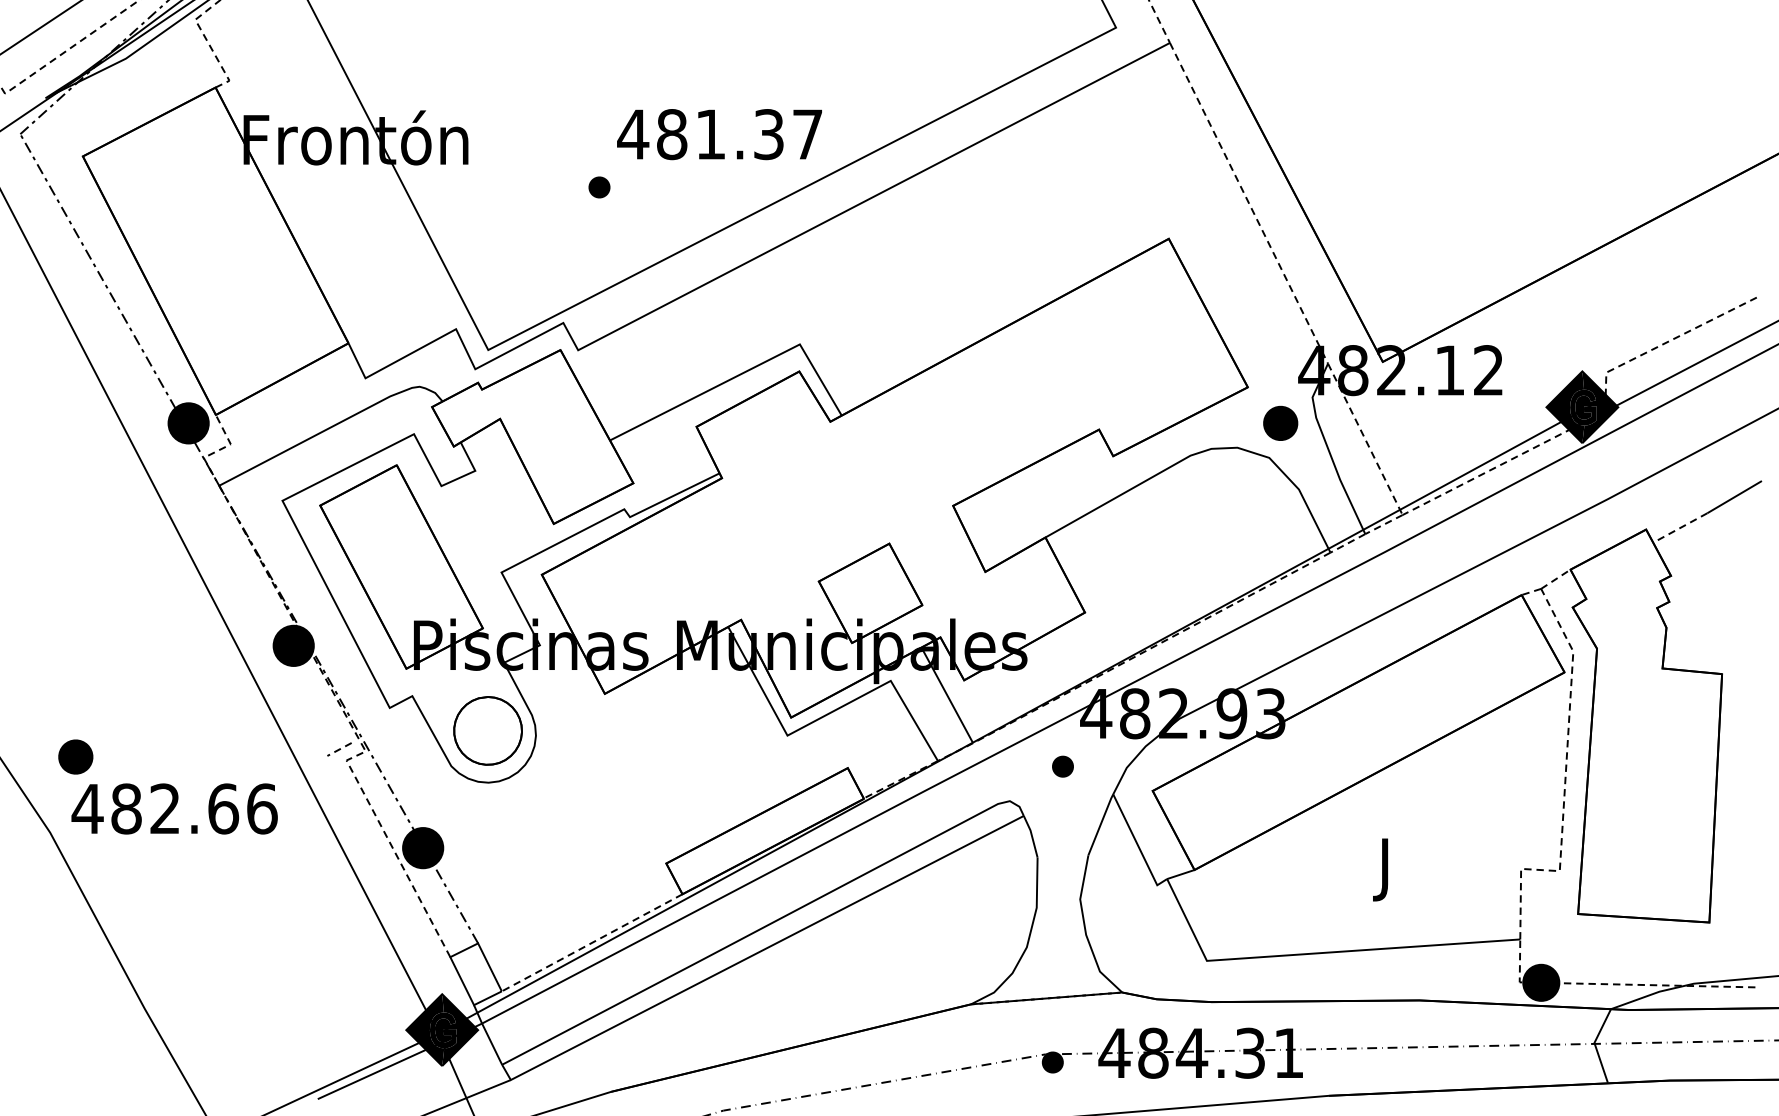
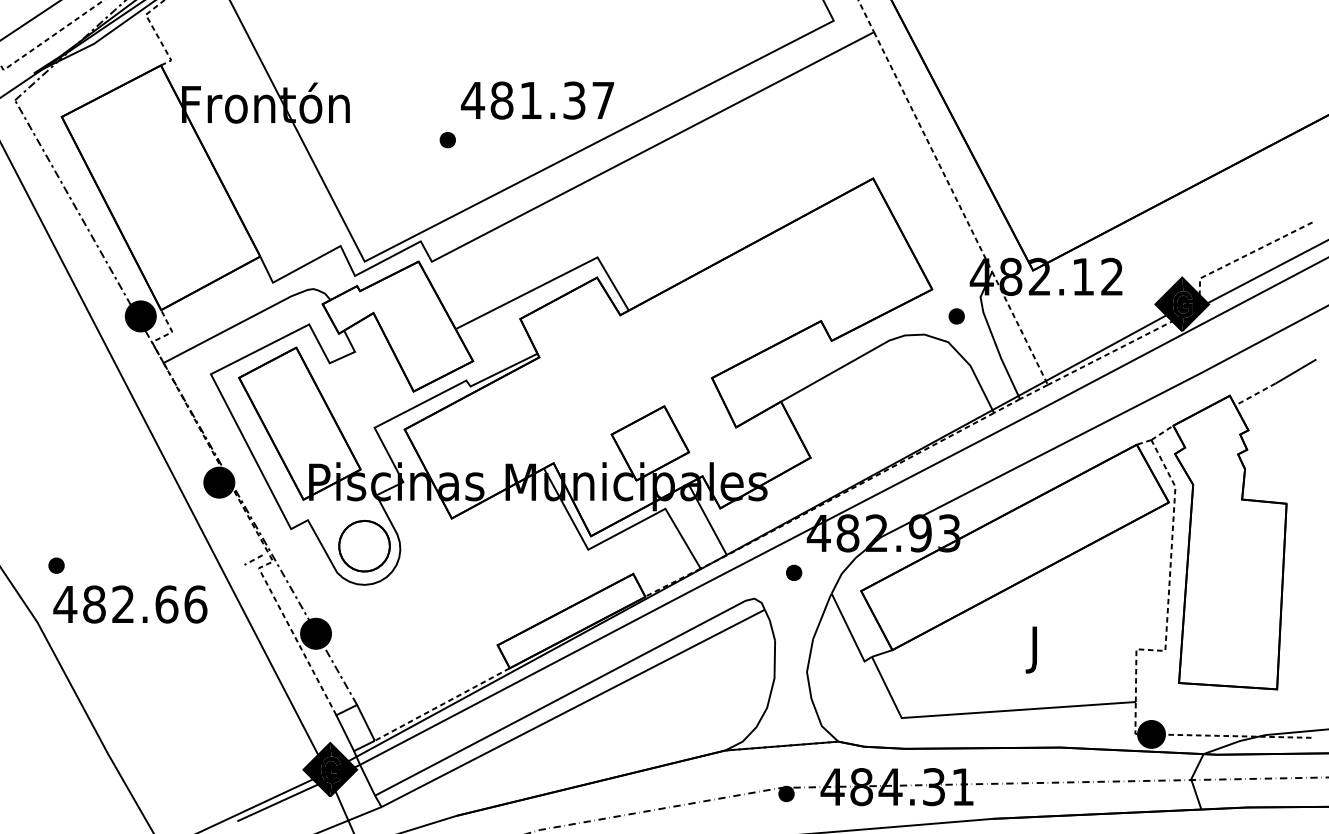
part: (1280, 423) -> (956, 316), size x0.62
part: (75, 756) -> (56, 565), size x0.62

